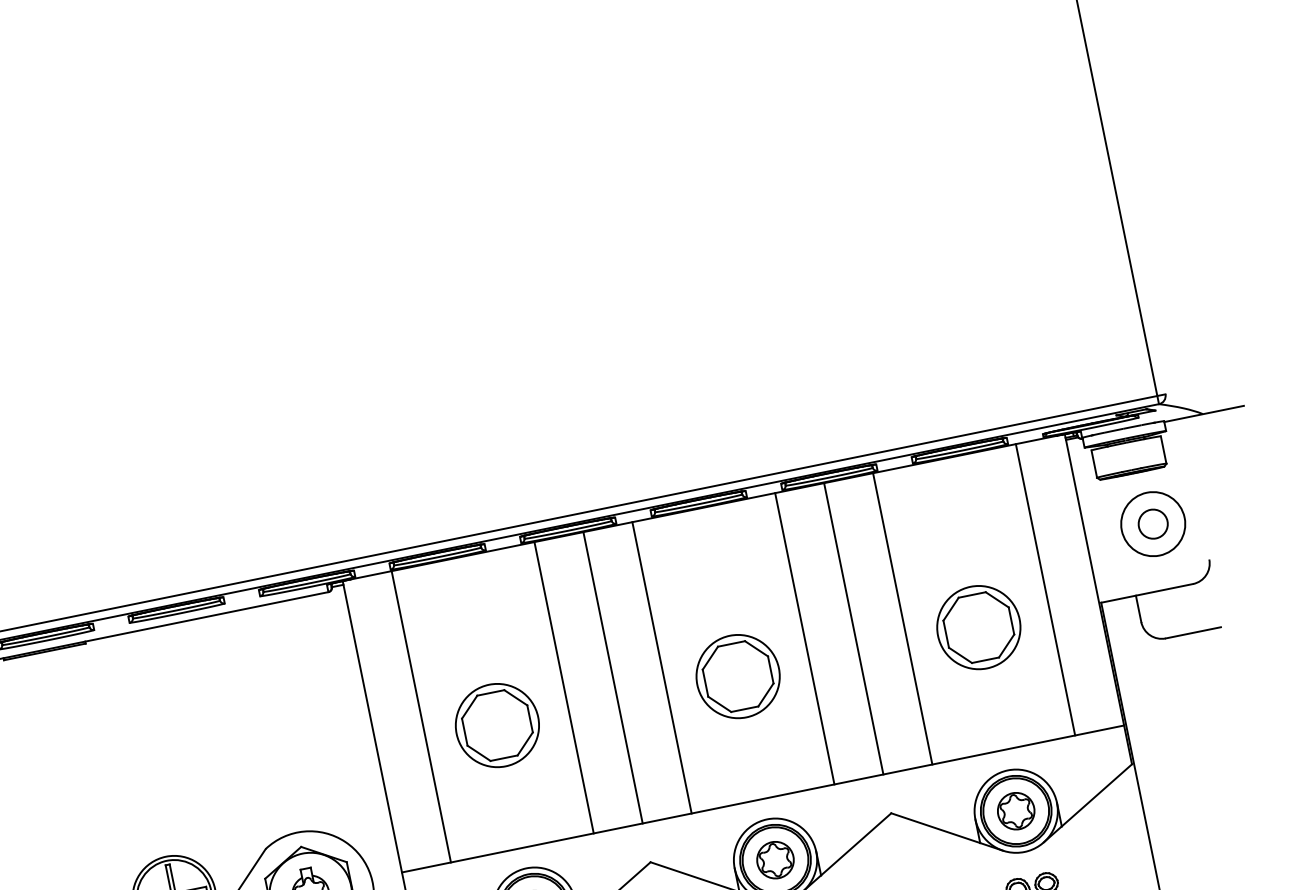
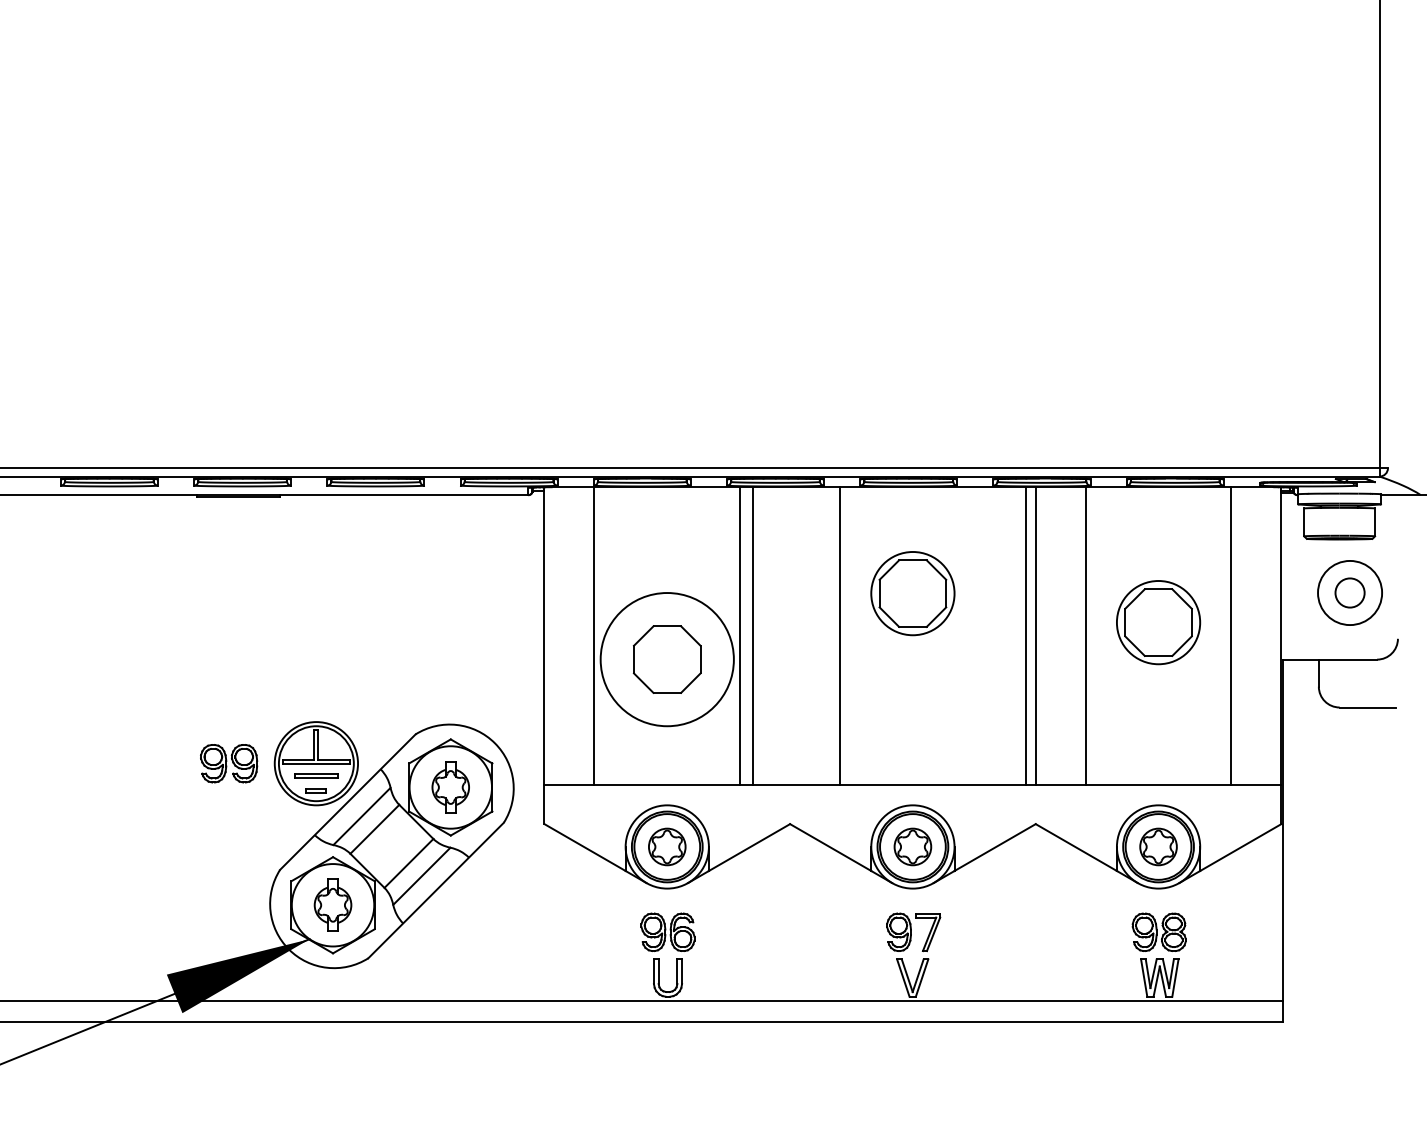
part: (978, 627) -> (1158, 622), moved
line: (804, 638) -> (1025, 635), moved
part: (737, 676) -> (912, 593), moved
line: (613, 677) -> (753, 635), moved
circle: (496, 725) -> (666, 659), size x1.6

